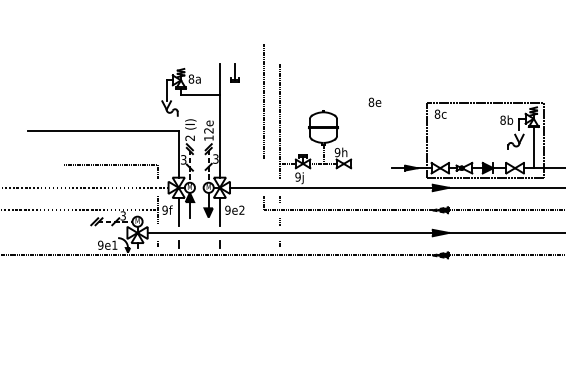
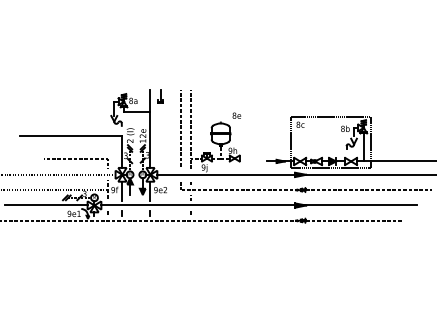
line: (264, 100) -> (180, 128), moved
text: (374, 102) -> (236, 115), moved
line: (66, 232) -> (46, 205), added

